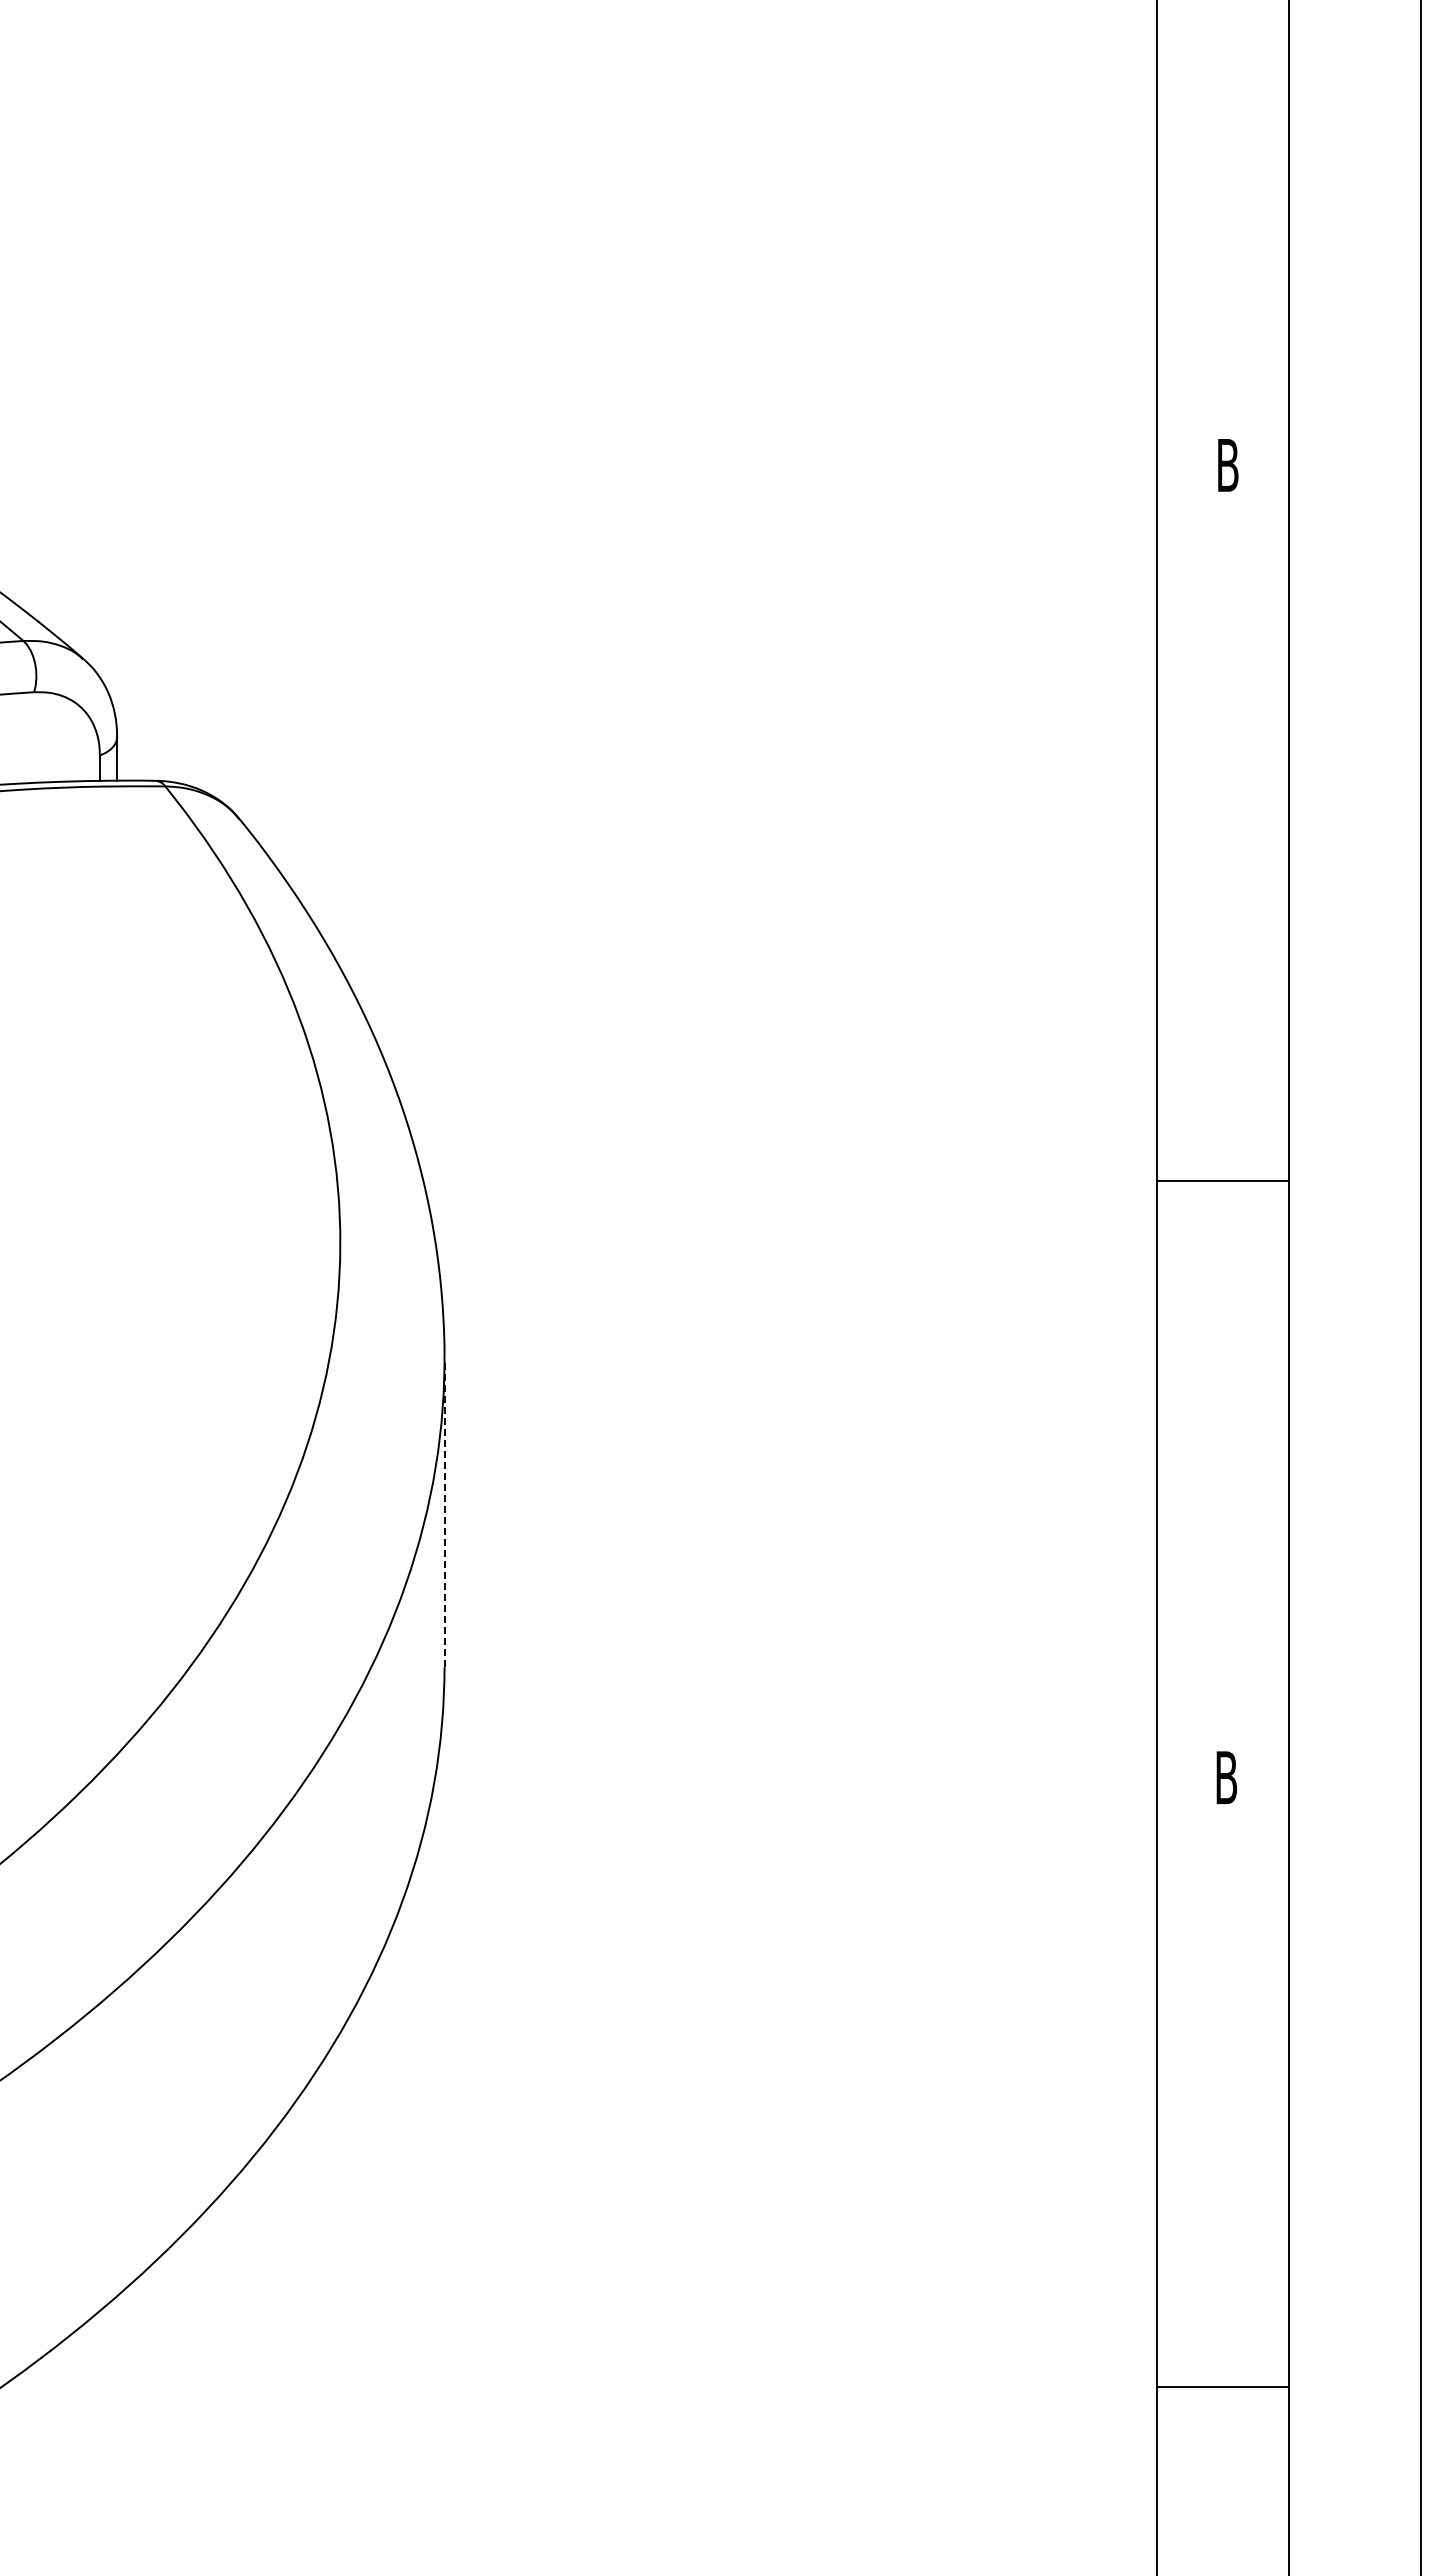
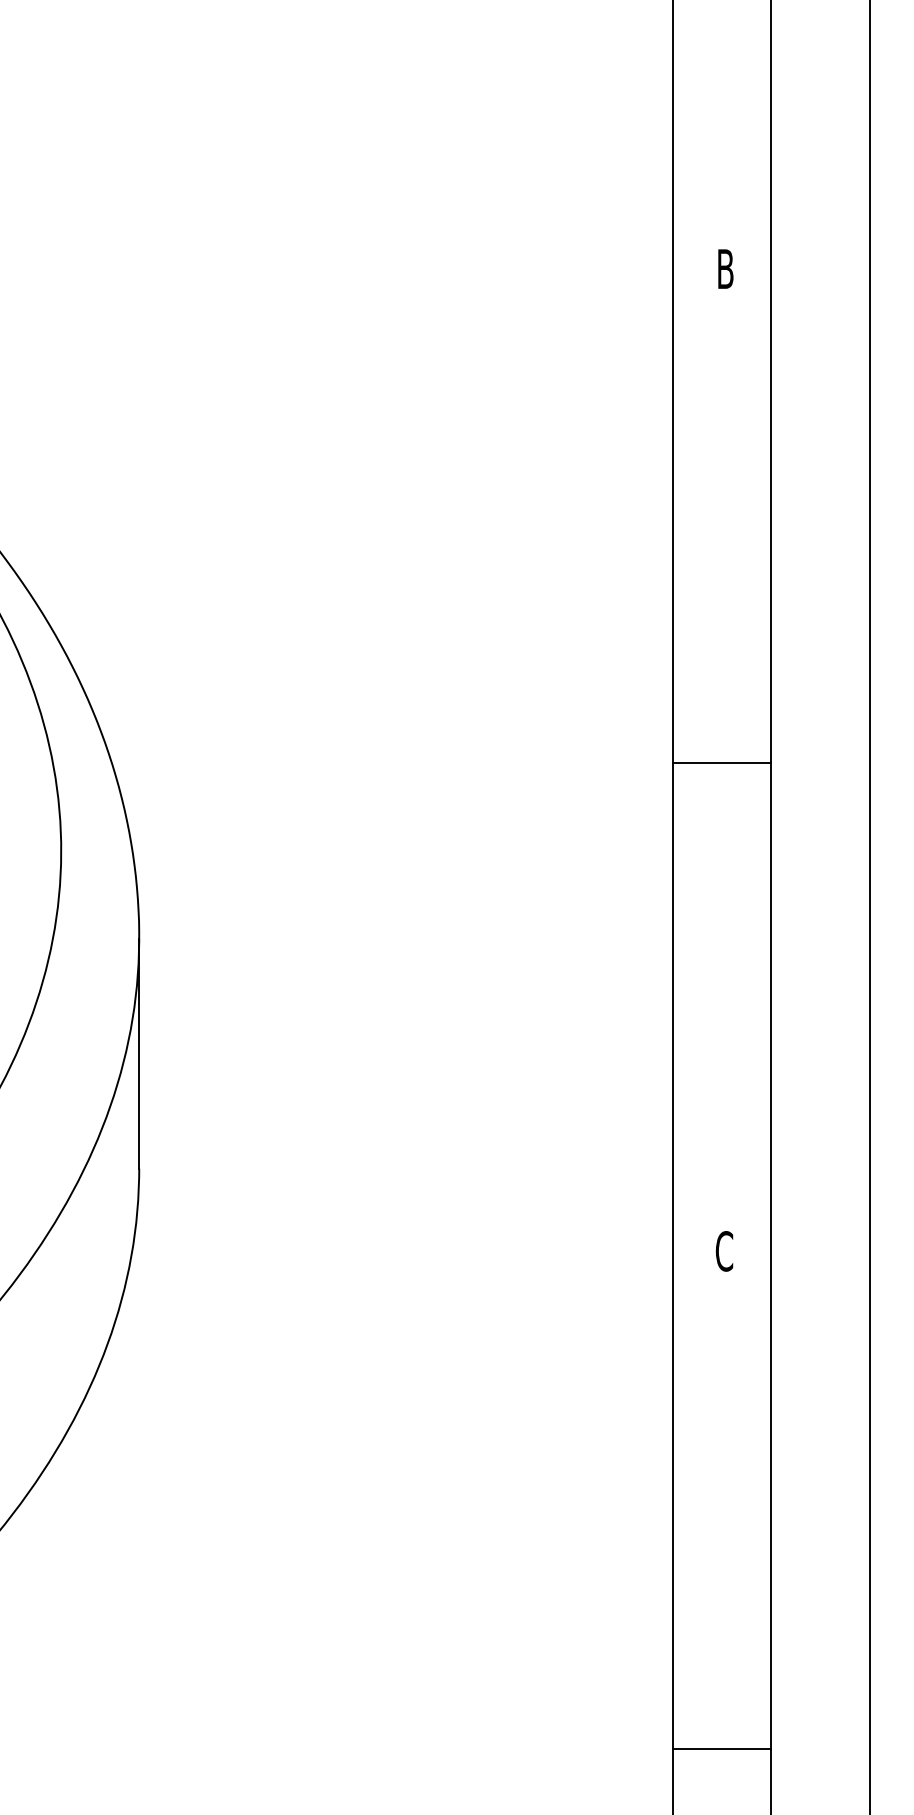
line: (1223, 1180) -> (722, 762), moved
line: (444, 1513) -> (139, 1053), dashed -> solid
text: (1226, 1777) -> (724, 1251), B -> C
line: (1223, 2386) -> (722, 1748), moved

